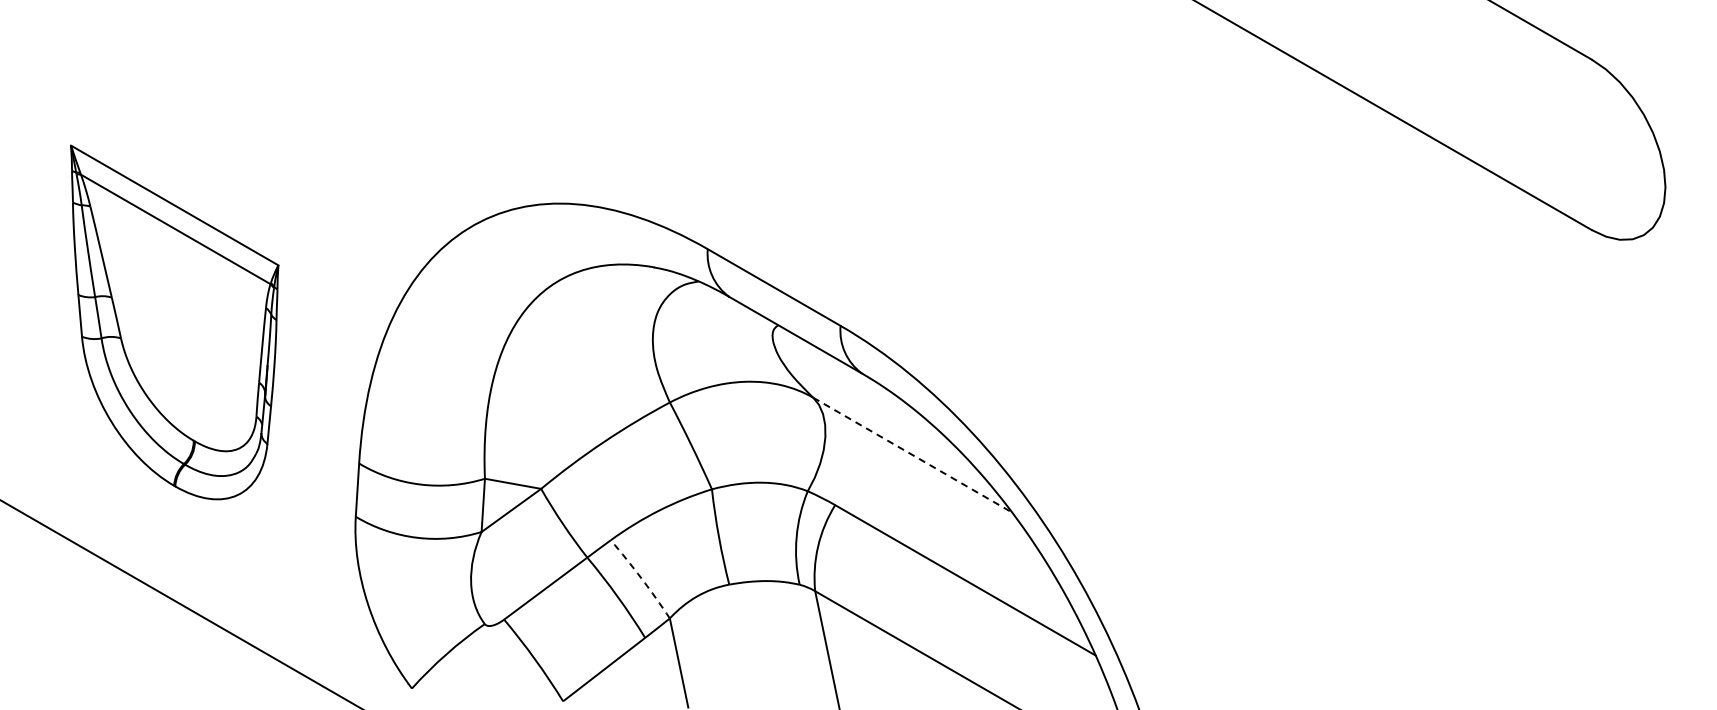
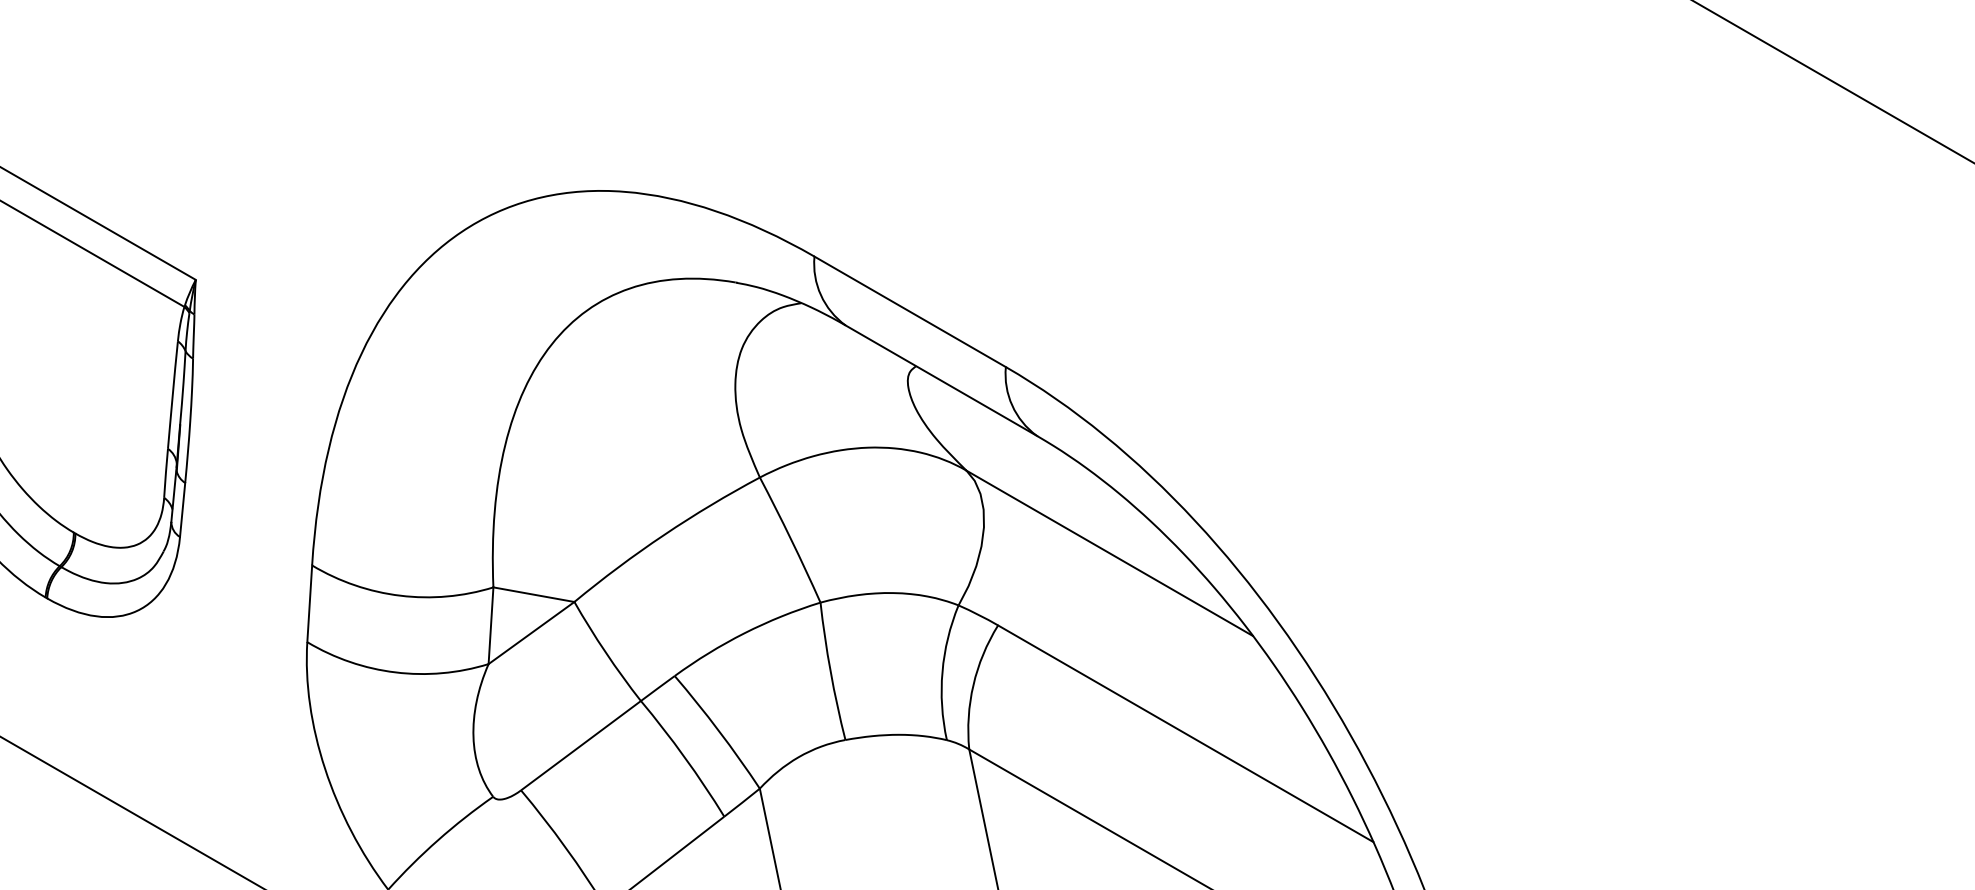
line: (912, 455) -> (1109, 553), dashed -> solid
arc: (641, 578) -> (718, 731), dashed -> solid

